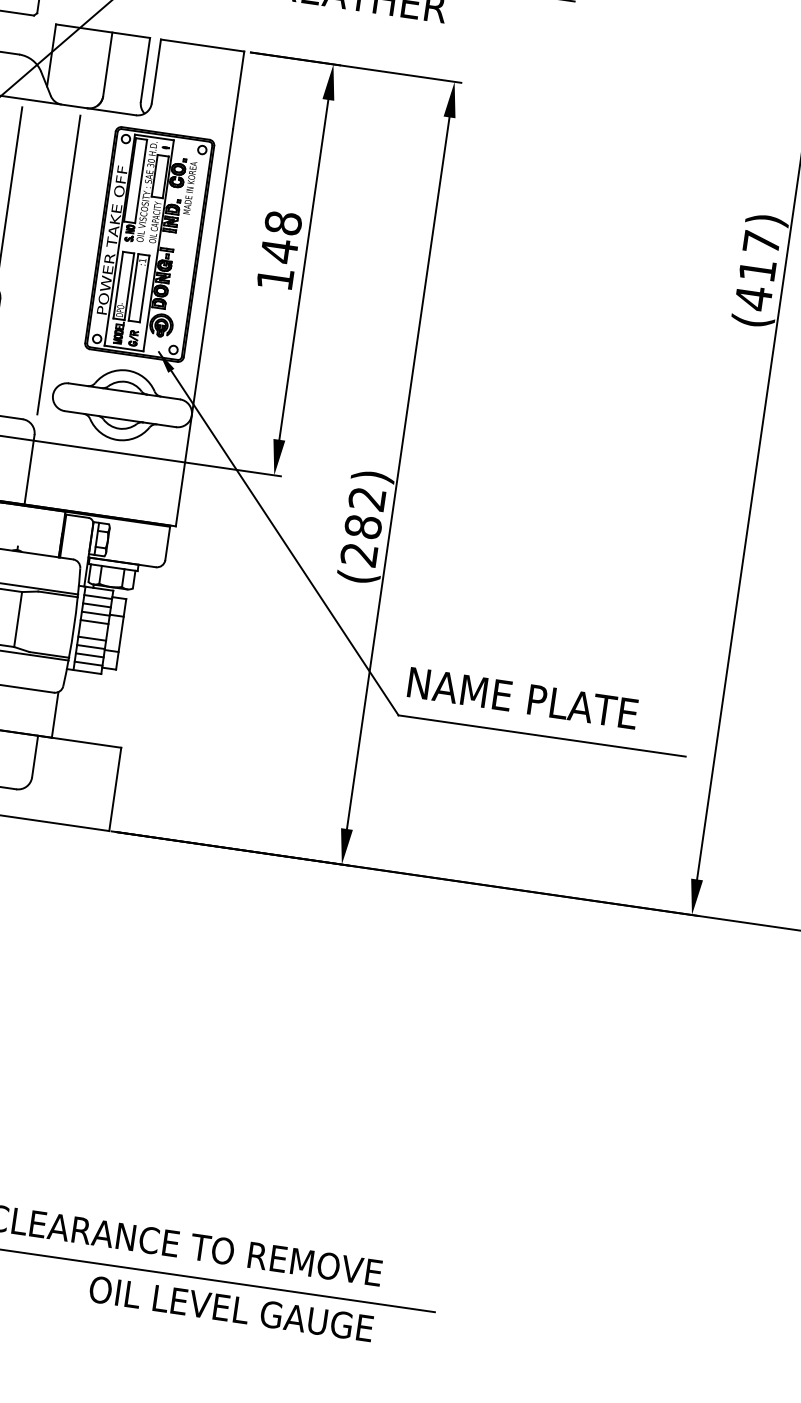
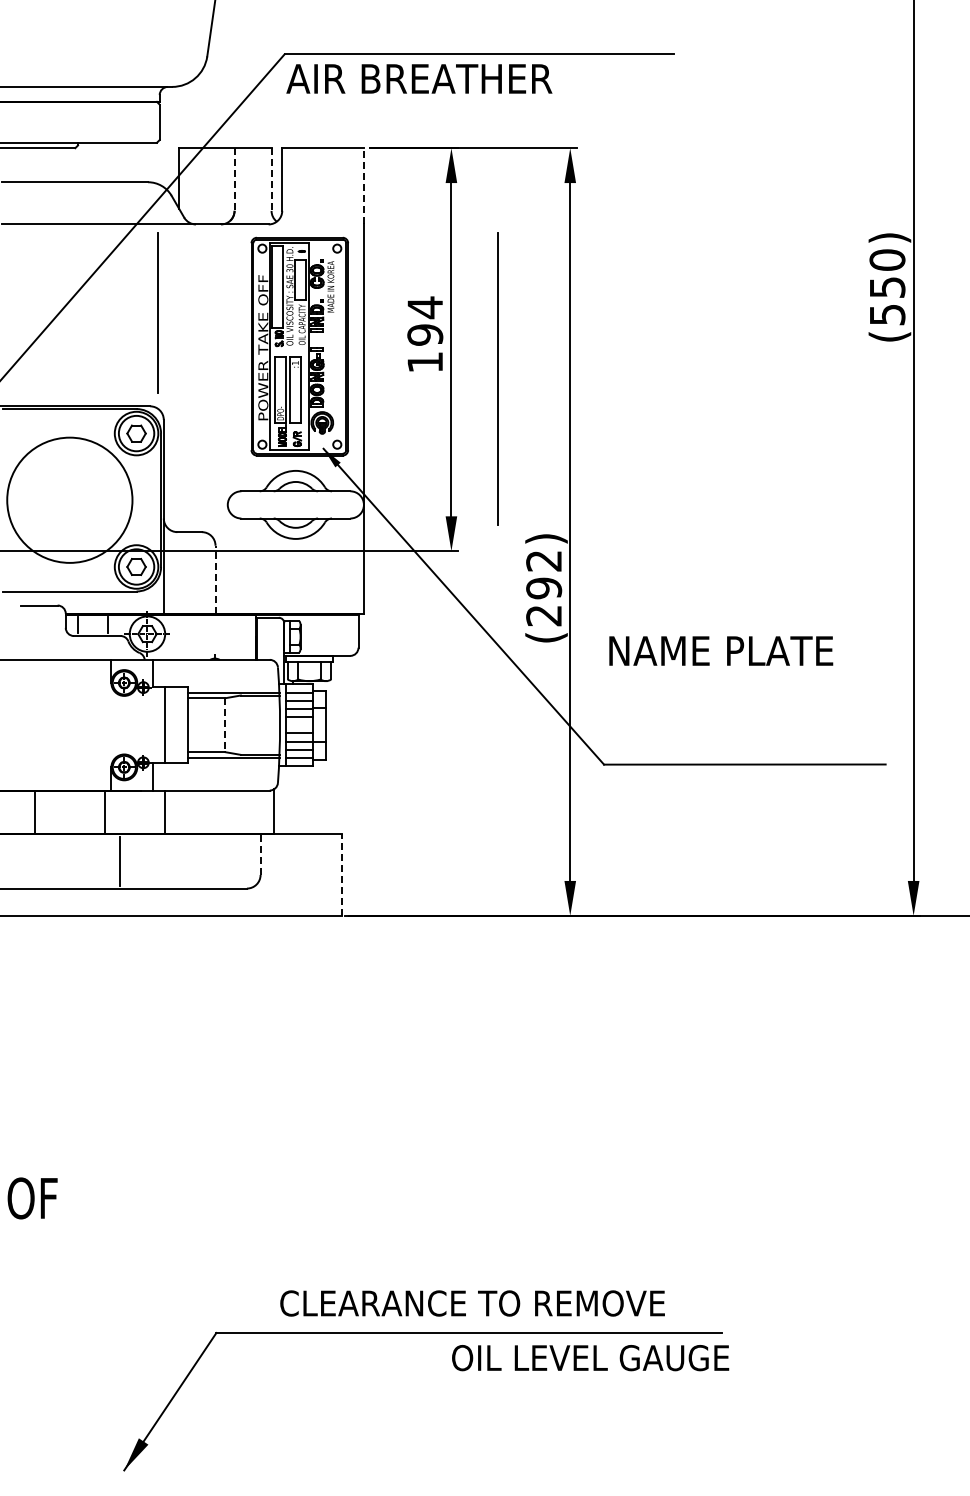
line: (107, 65) -> (234, 180), solid -> dashed
line: (145, 70) -> (271, 180), solid -> dashed
line: (238, 89) -> (363, 185), solid -> dashed
text: (281, 237) -> (425, 321), 148 -> 194
line: (58, 264) -> (497, 378), moved
text: (757, 270) -> (887, 287), (417) -> (550)
line: (29, 469) -> (215, 579), solid -> dashed
text: (363, 527) -> (544, 588), (282) -> (292)
line: (18, 619) -> (225, 725), solid -> dashed
text: (523, 697) -> (721, 650), moved
line: (35, 756) -> (260, 854), solid -> dashed
line: (115, 788) -> (342, 874), solid -> dashed
text: (231, 1309) -> (590, 1358), moved

